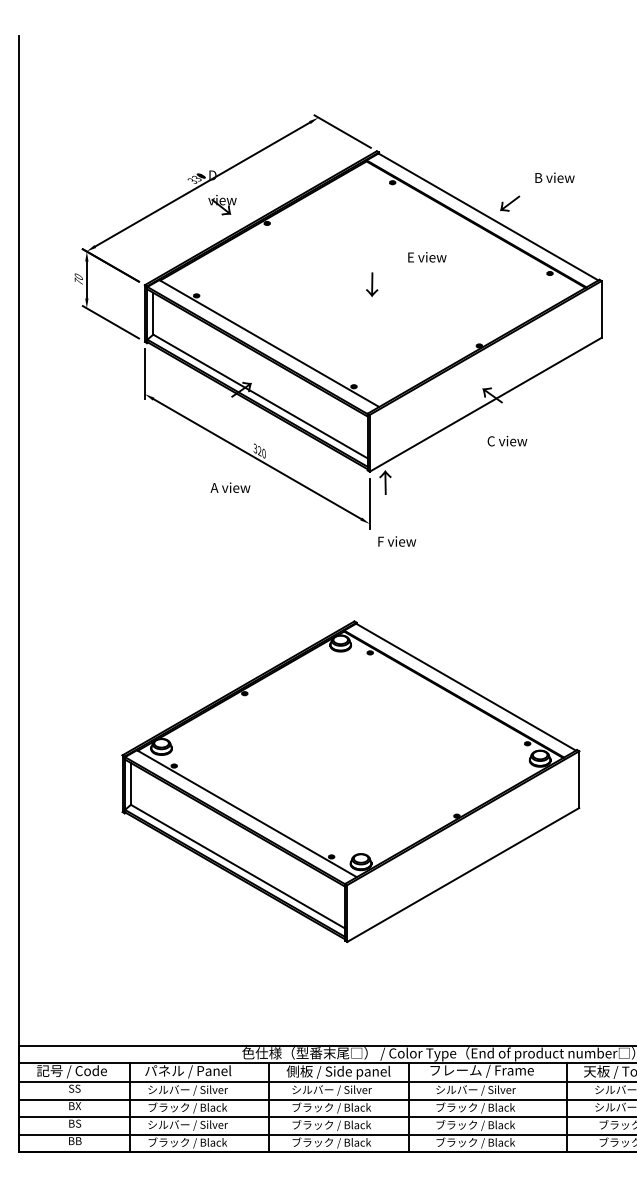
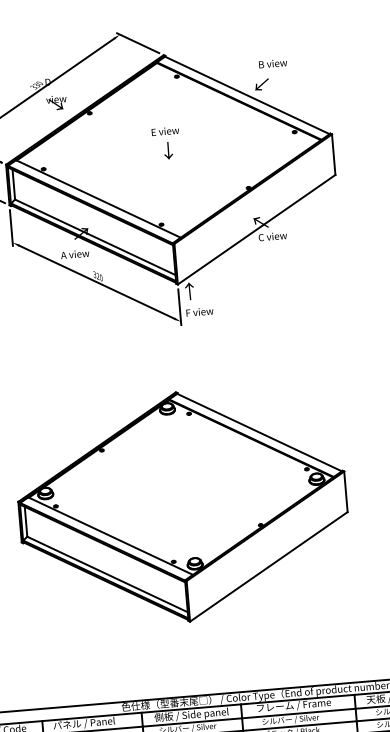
text: (554, 177) -> (272, 63), moved
text: (427, 257) -> (165, 131), moved
text: (507, 440) -> (272, 236), moved
text: (230, 487) -> (75, 254), moved
text: (397, 541) -> (200, 311), moved

